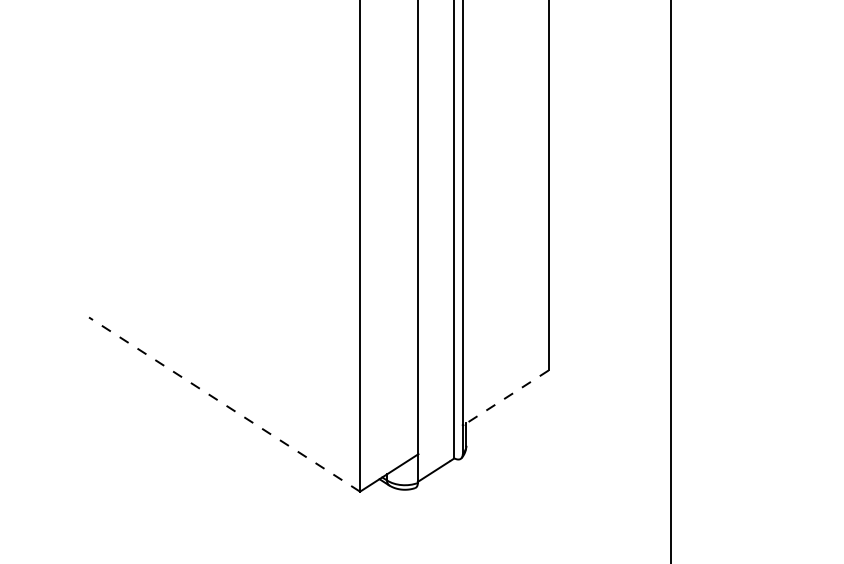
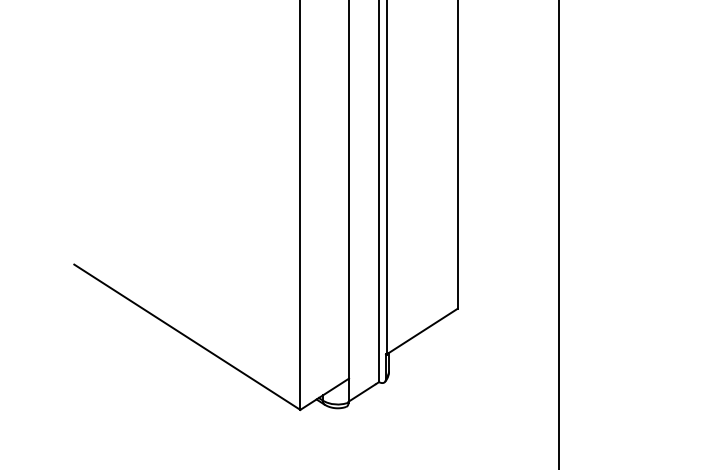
line: (506, 397) -> (422, 331), dashed -> solid
line: (224, 404) -> (187, 337), dashed -> solid

